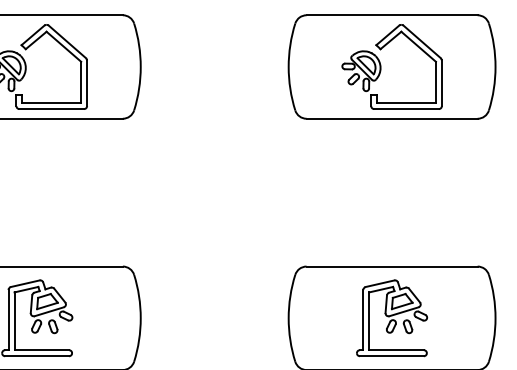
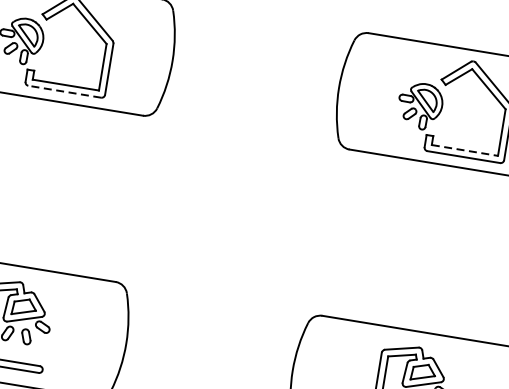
line: (407, 103) -> (465, 150), solid -> dashed
line: (51, 109) -> (64, 92), solid -> dashed

